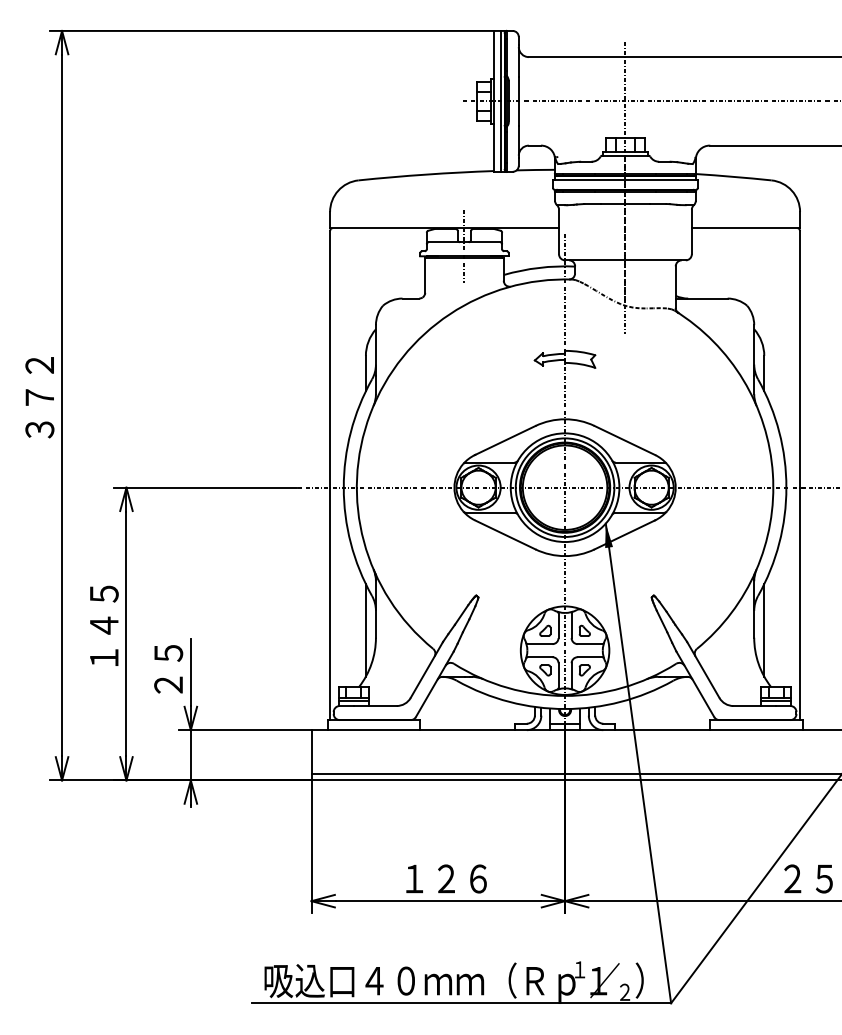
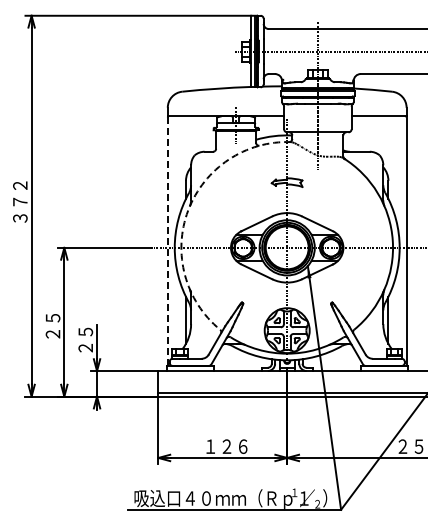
arc: (370, 414) -> (188, 210), solid -> dashed
line: (329, 475) -> (167, 241), solid -> dashed
text: (103, 624) -> (52, 317), １４５ -> ２５

